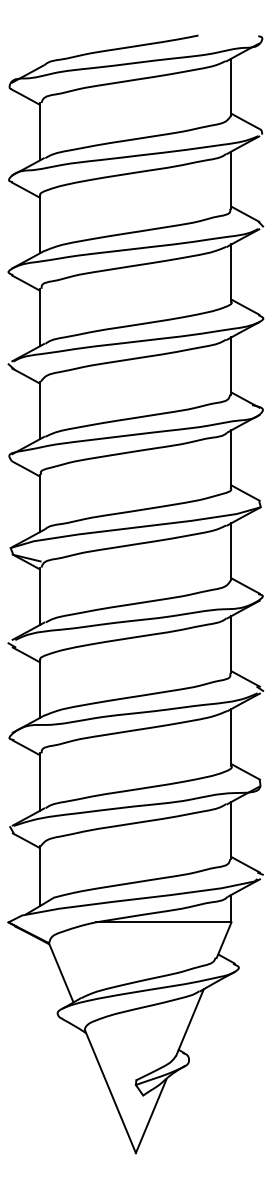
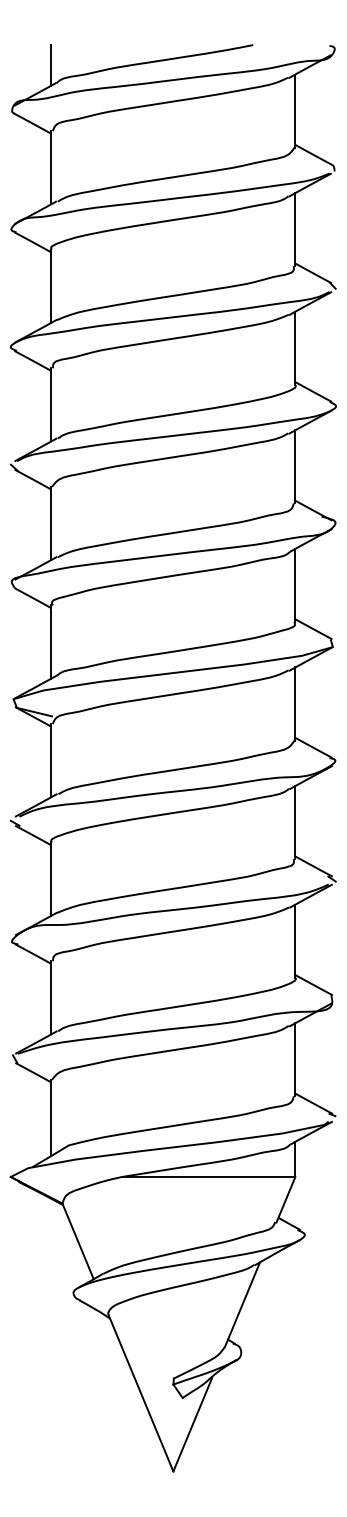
line: (40, 51) -> (51, 65), added

